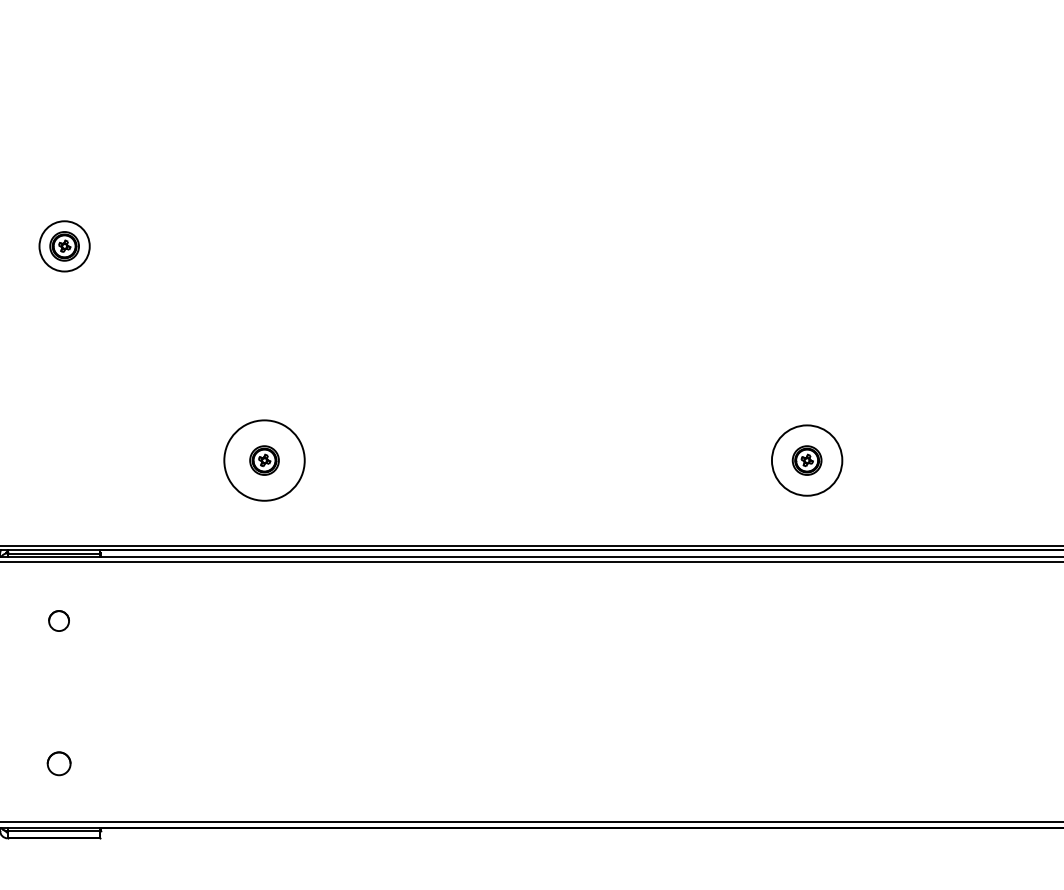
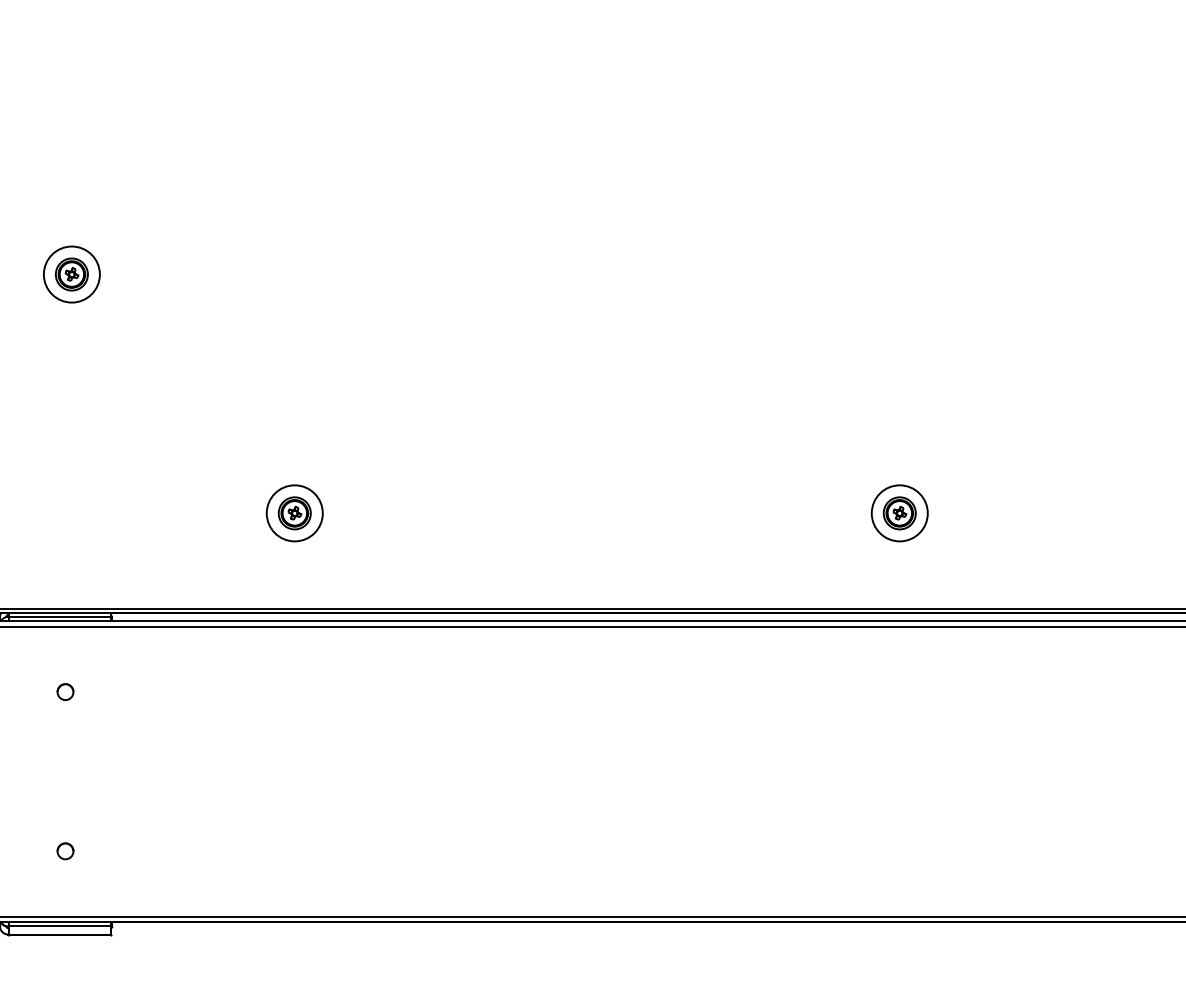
circle: (264, 460) -> (294, 513), size x0.62
circle: (807, 460) -> (900, 513), size x0.71
circle: (58, 620) -> (65, 691), size x0.71
circle: (58, 763) -> (65, 851), size x0.62

